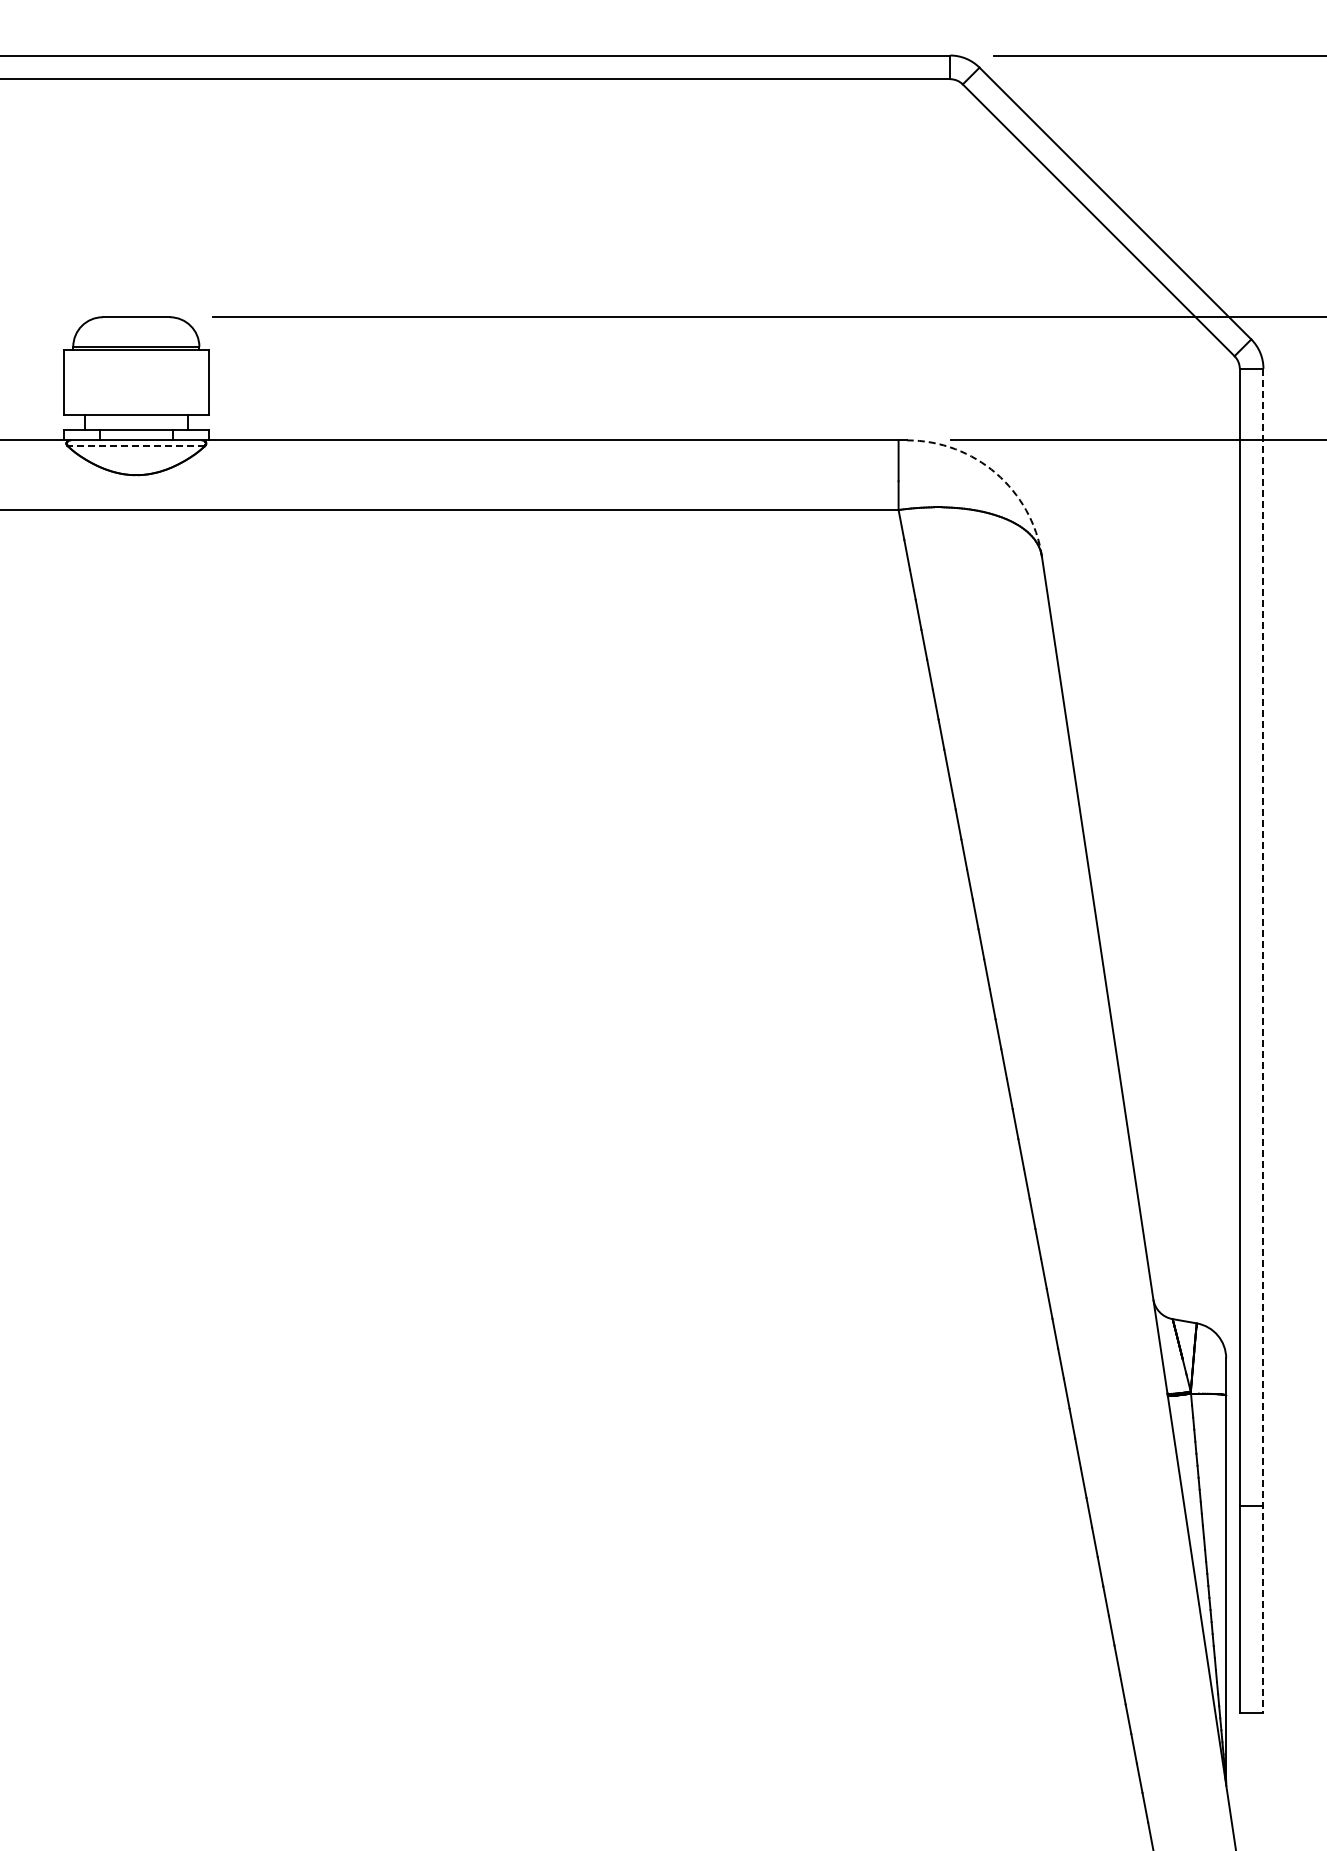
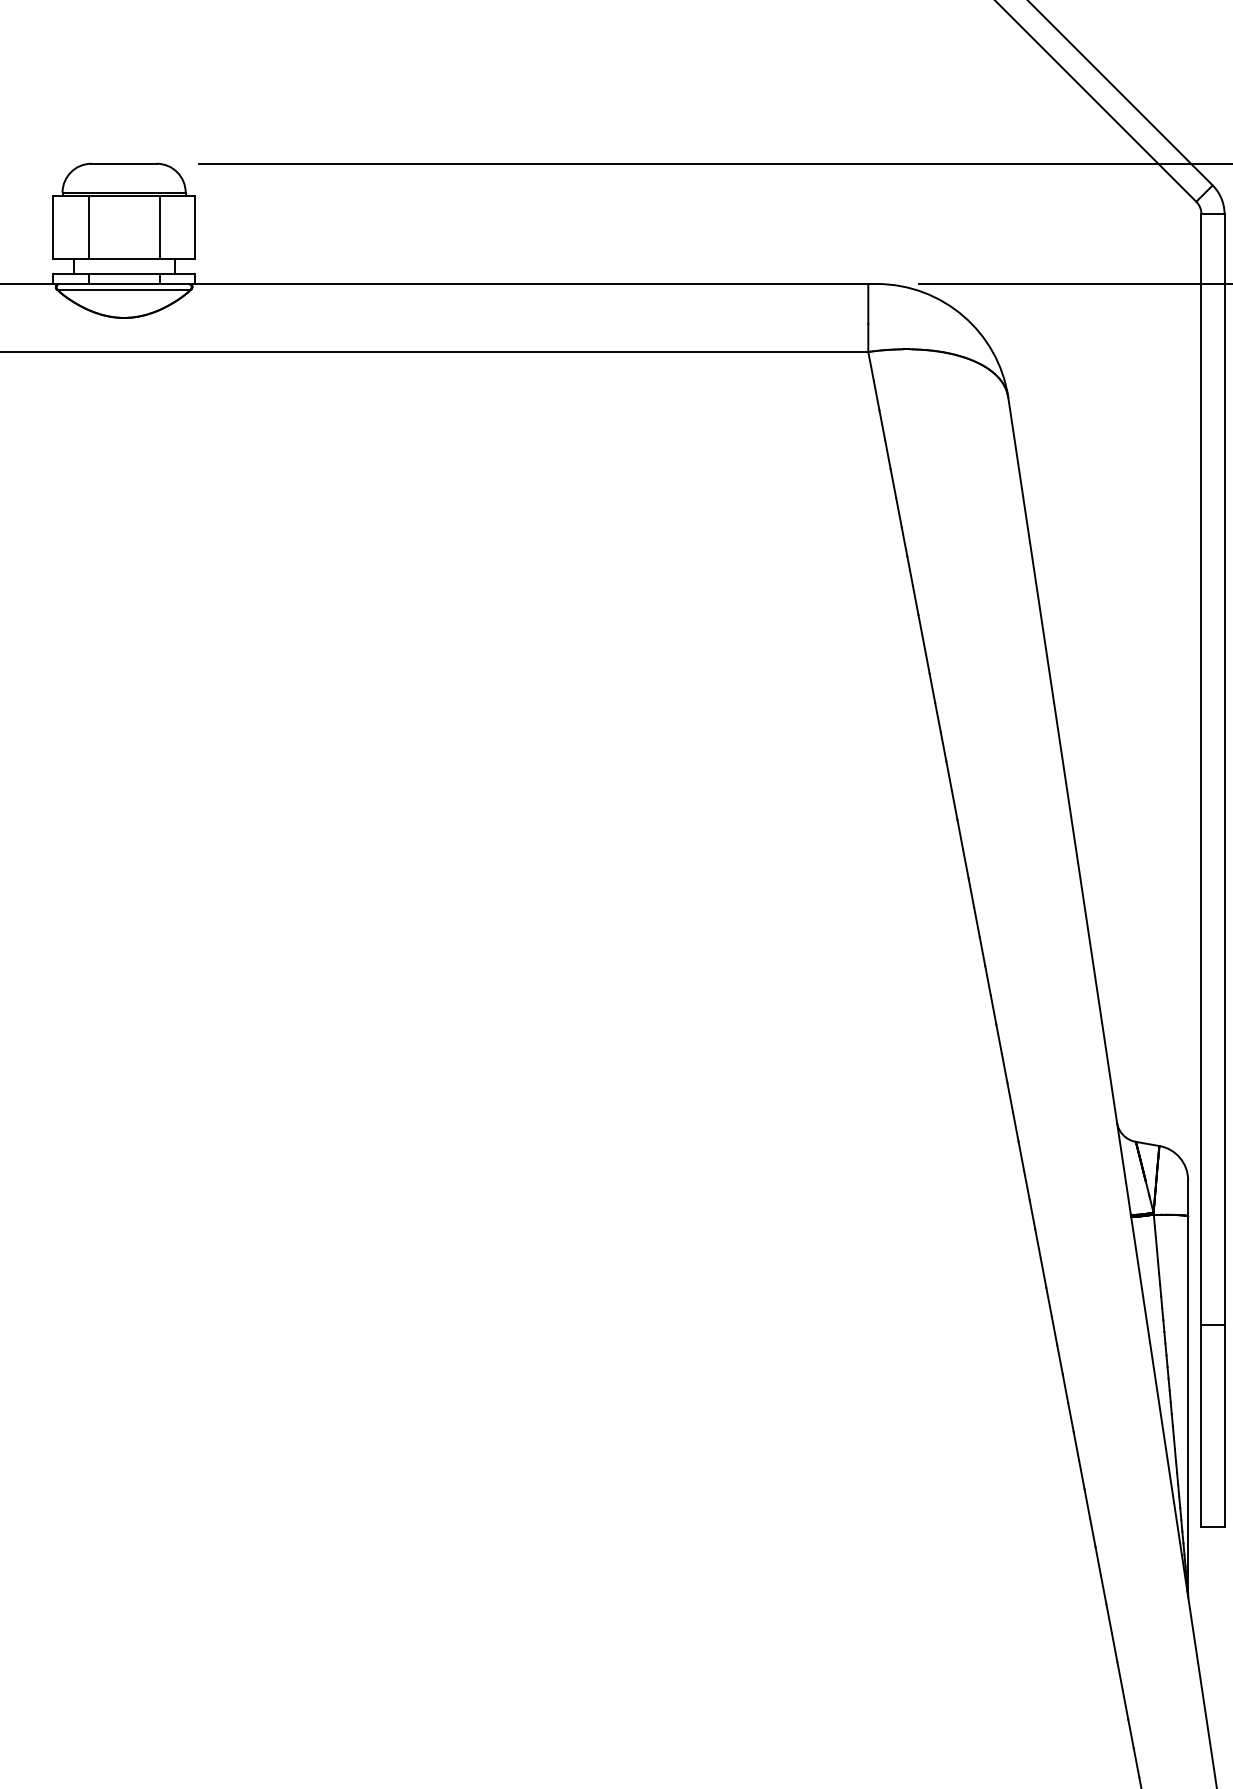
line: (99, 381) -> (88, 226), added
line: (172, 381) -> (159, 226), added
line: (135, 446) -> (123, 289), dashed -> solid
arc: (996, 473) -> (963, 316), dashed -> solid
line: (1263, 1041) -> (1224, 870), dashed -> solid

